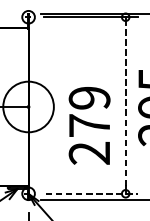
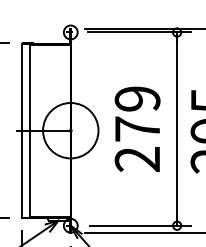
line: (126, 104) -> (177, 128), dashed -> solid
text: (89, 125) -> (137, 128), moved
line: (92, 193) -> (140, 225), dashed -> solid

